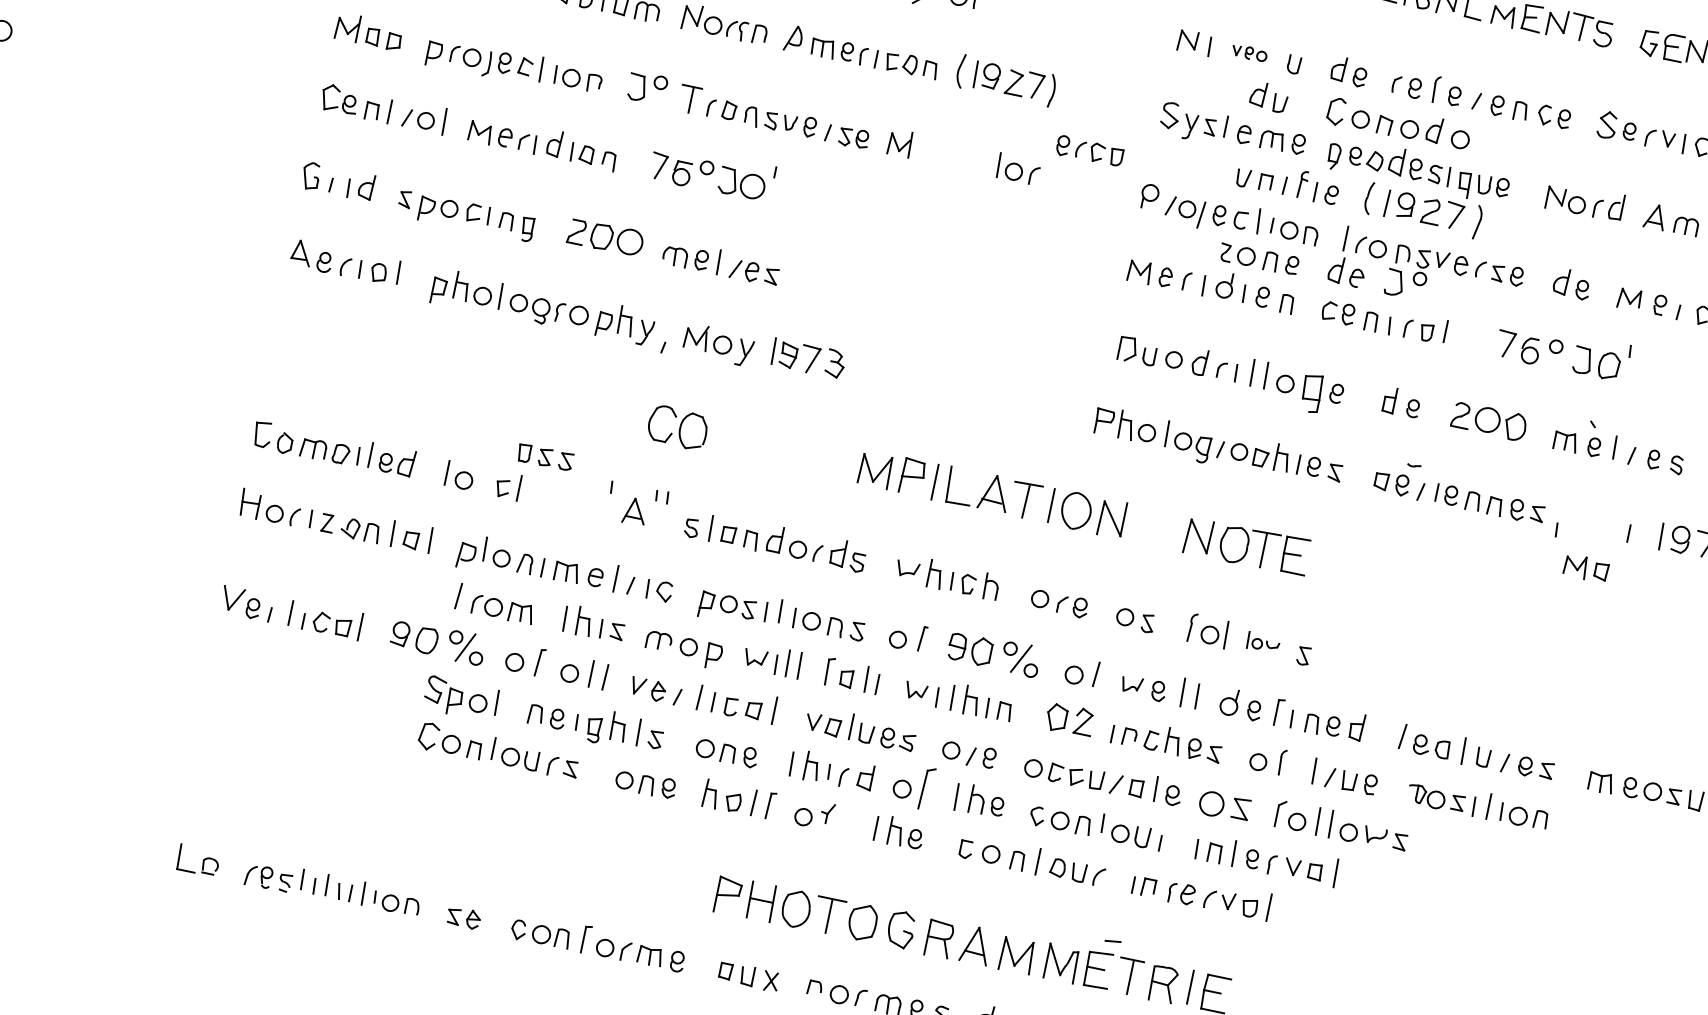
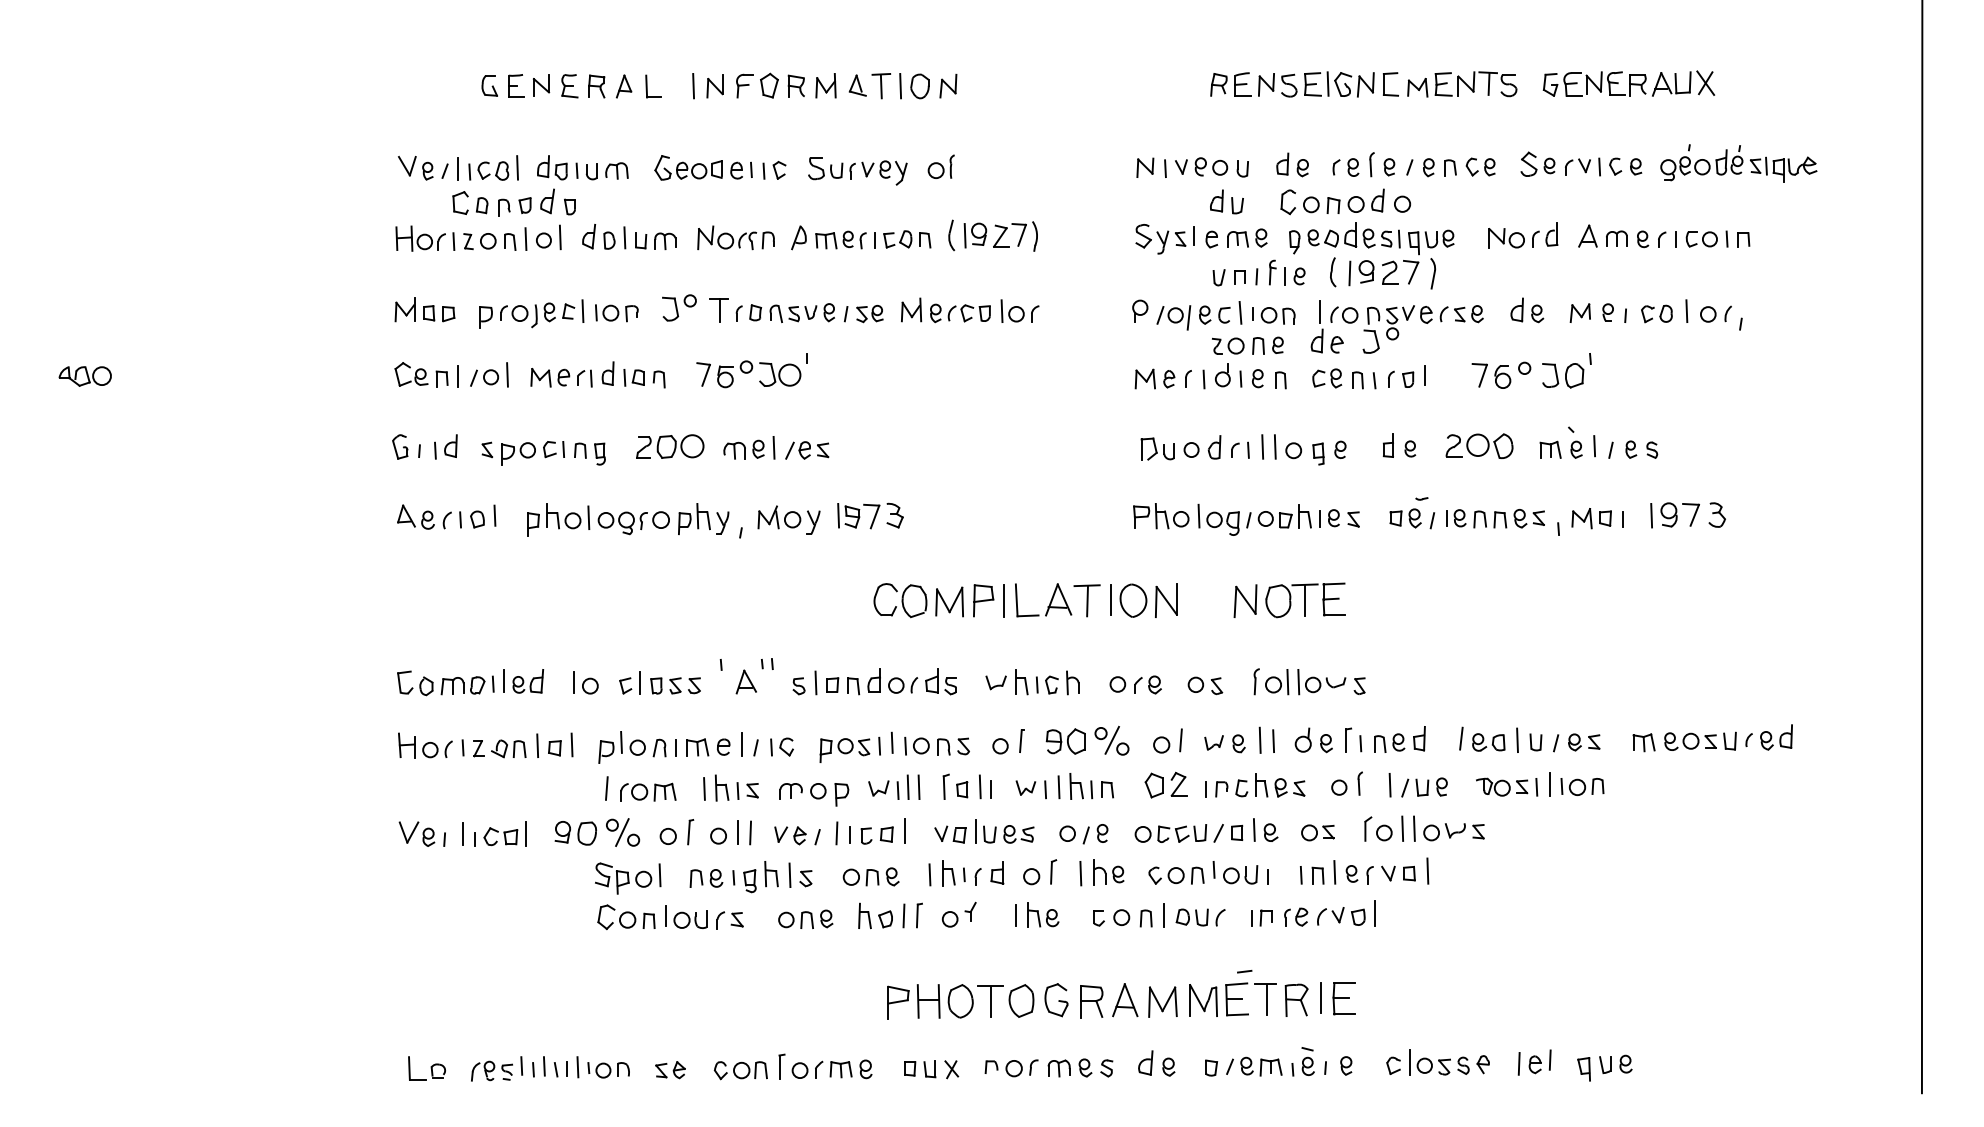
part: (1249, 52) -> (1201, 166), size x1.67
part: (1089, 151) -> (960, 313), moved
part: (1311, 392) -> (1318, 453), size x0.62
part: (677, 427) -> (900, 600), moved
part: (545, 456) -> (675, 685), moved
part: (1586, 568) -> (1591, 518), moved
part: (1262, 643) -> (1321, 682), size x1.67
part: (927, 788) -> (1053, 871), size x0.62
part: (1224, 806) -> (1317, 832), size x0.71

